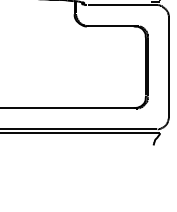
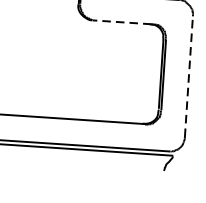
line: (112, 26) -> (123, 22), solid -> dashed
line: (168, 66) -> (188, 75), solid -> dashed

